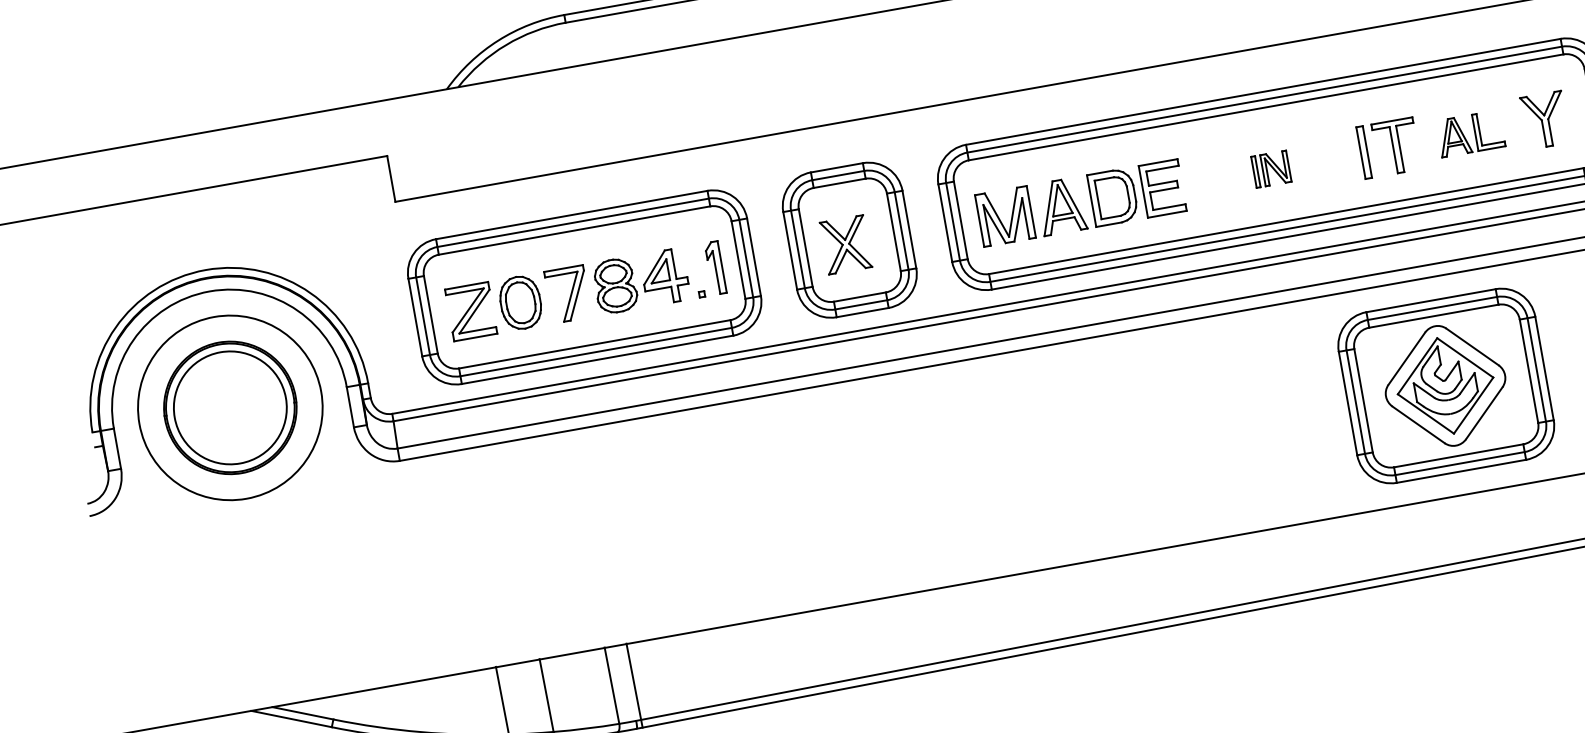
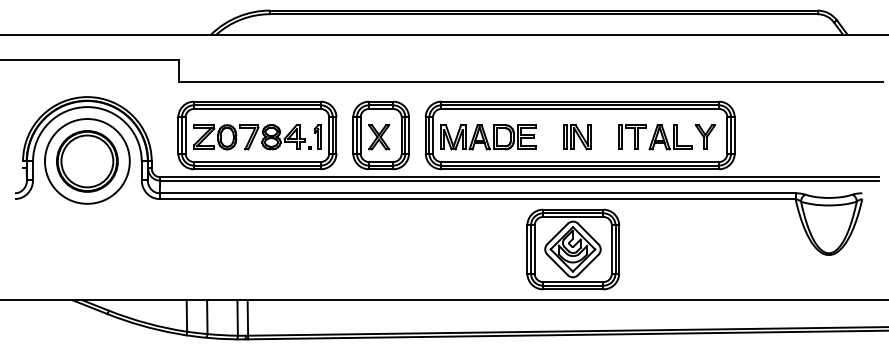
part: (1470, 134) -> (670, 137), size x1.43
part: (1271, 169) -> (577, 137), size x1.67
part: (1444, 386) -> (572, 249), moved

